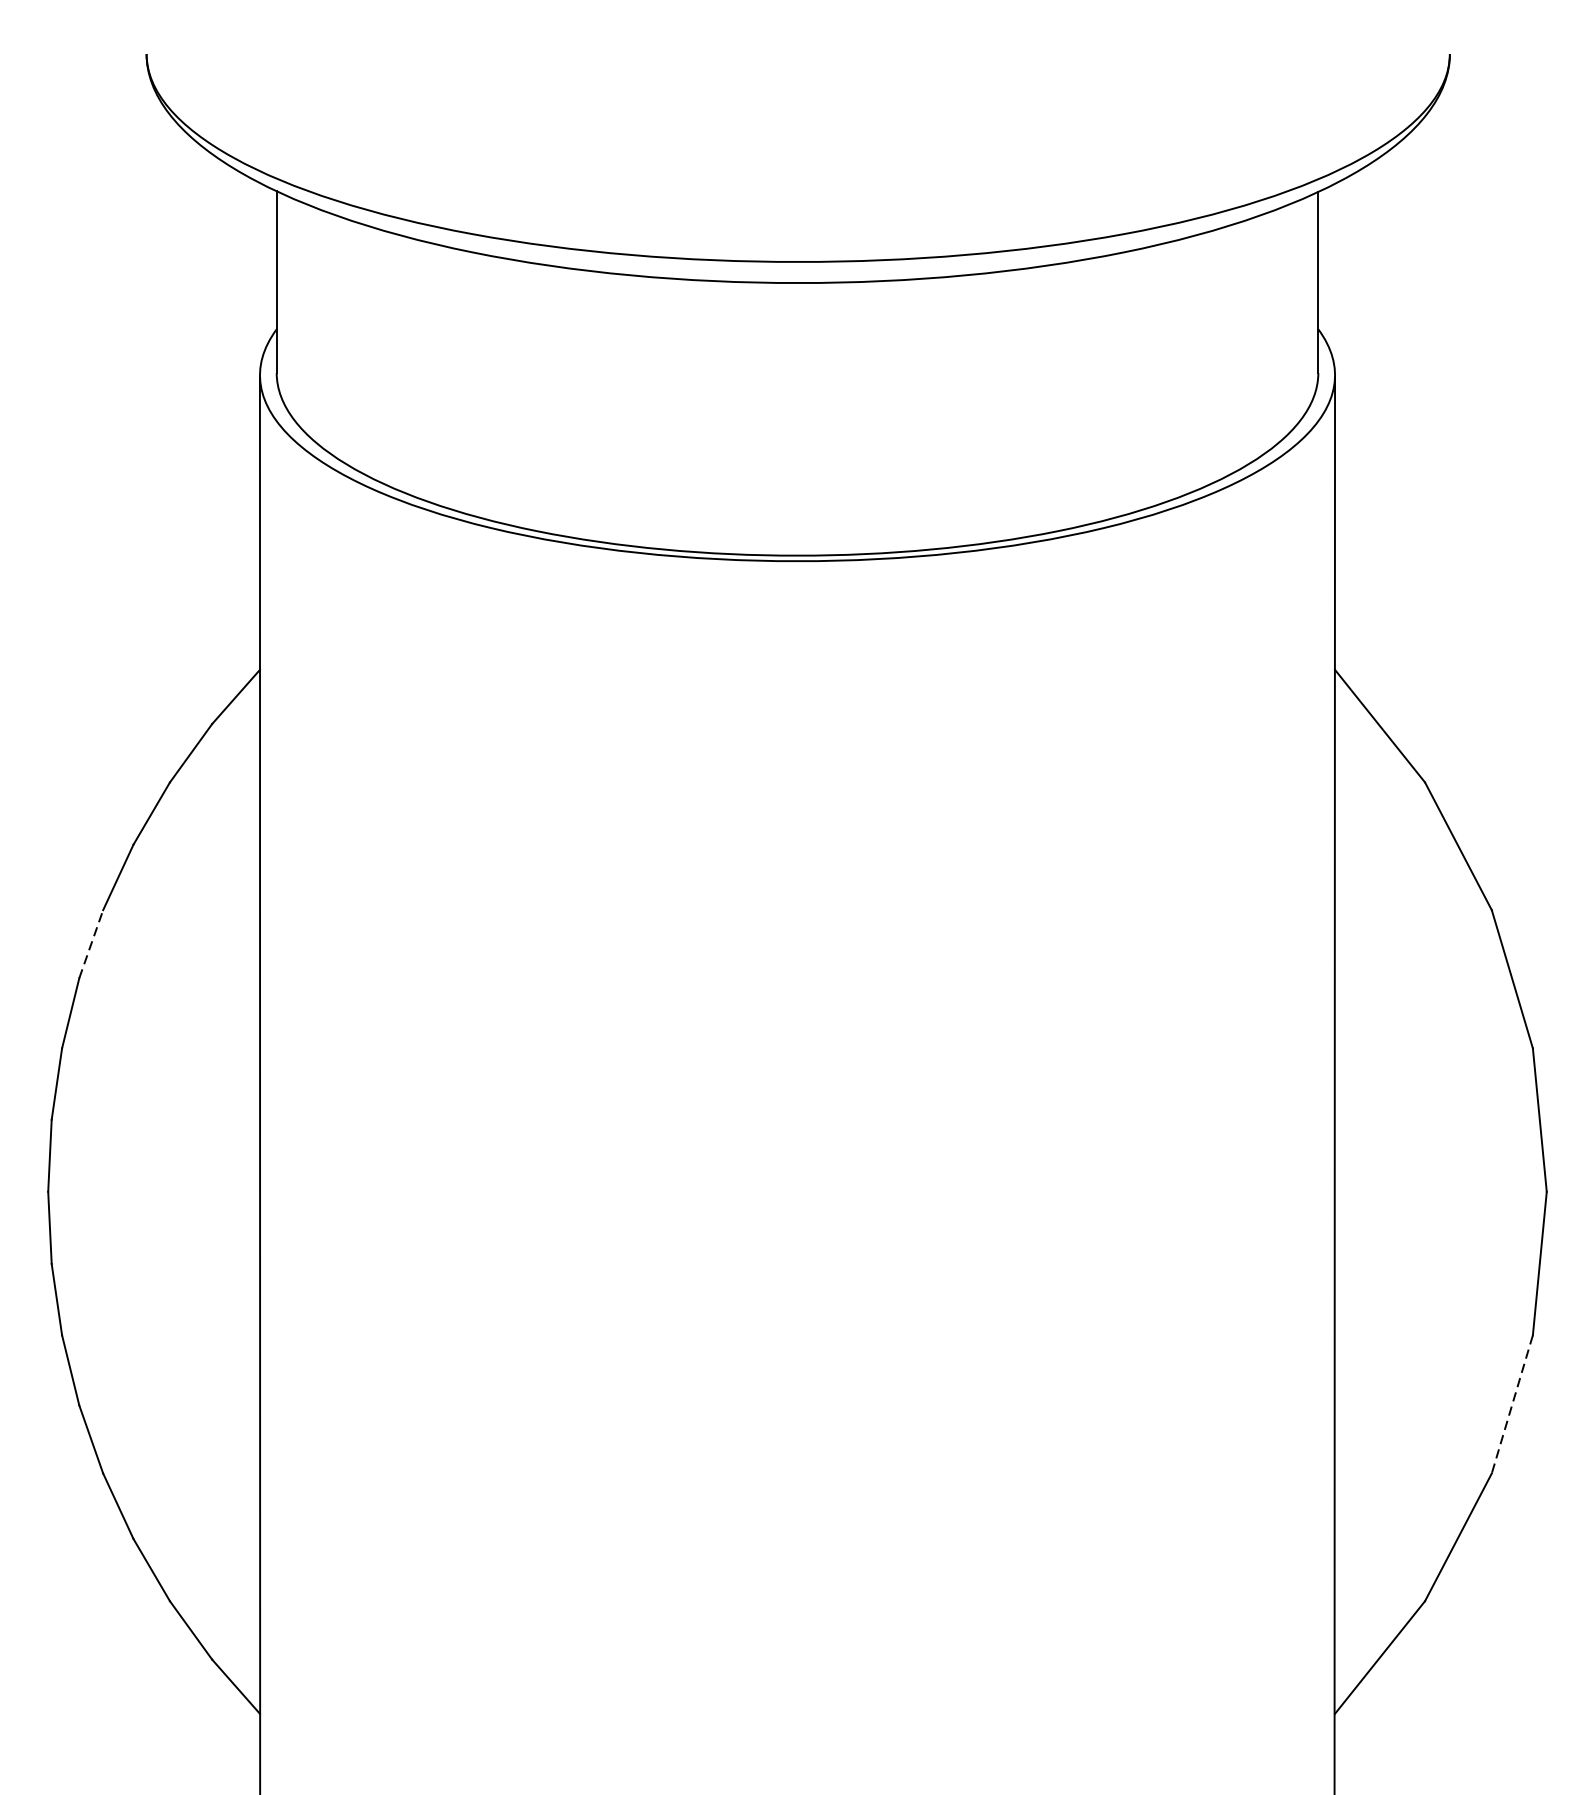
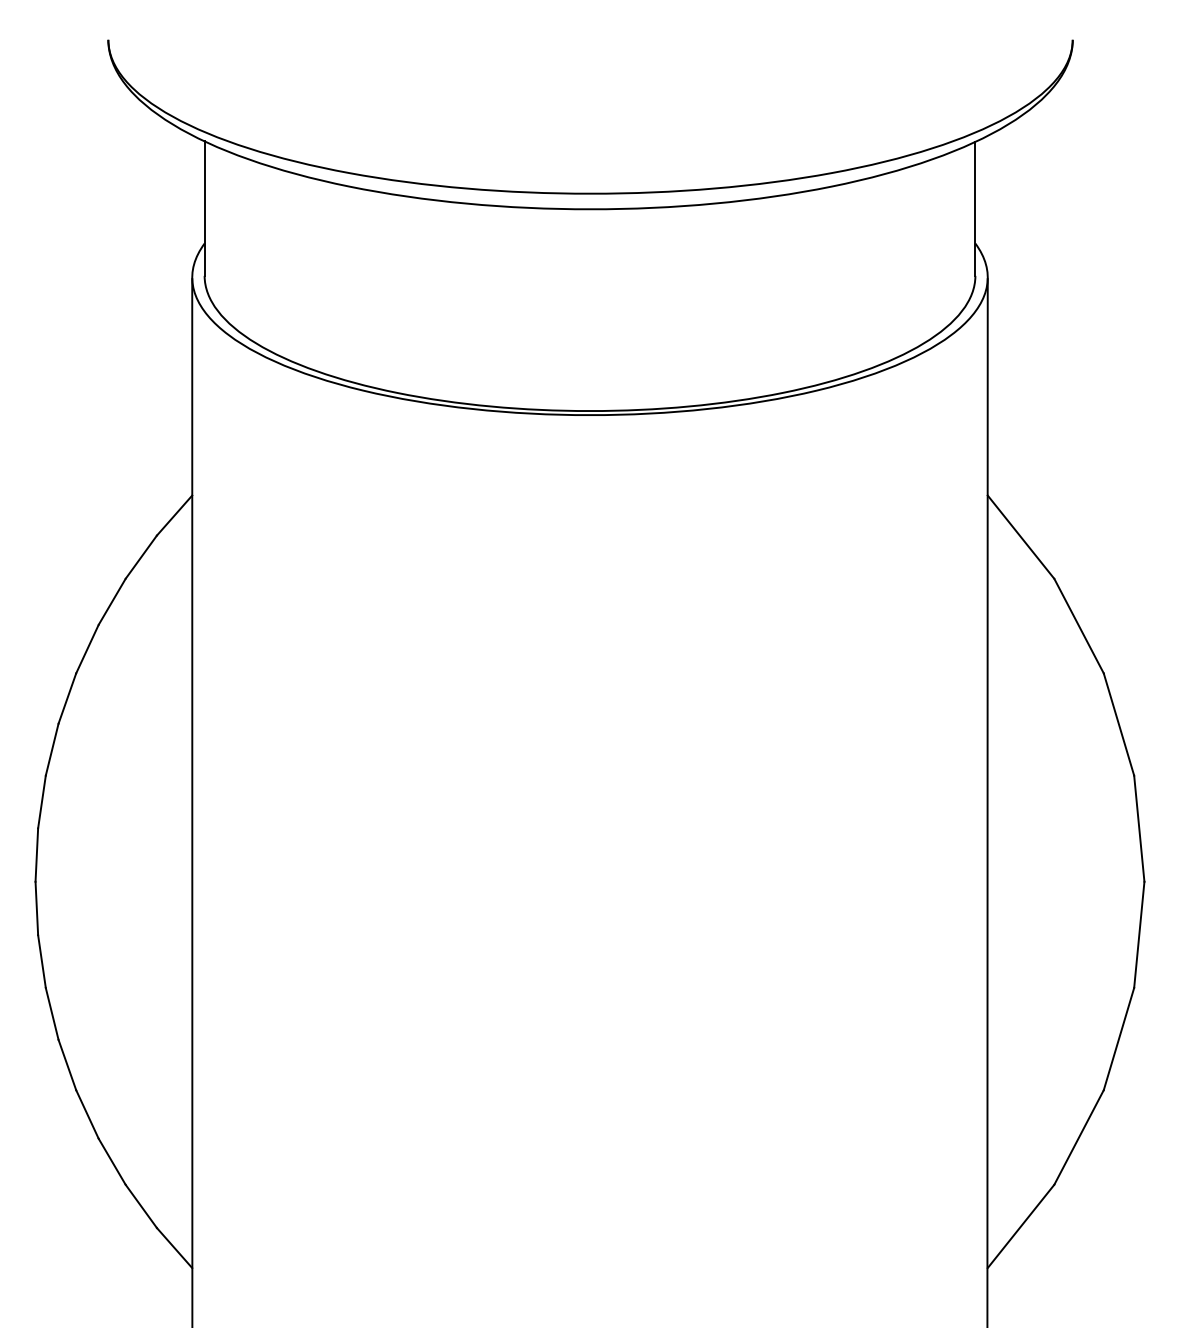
line: (91, 944) -> (67, 698), dashed -> solid
line: (1511, 1404) -> (1118, 1039), dashed -> solid

